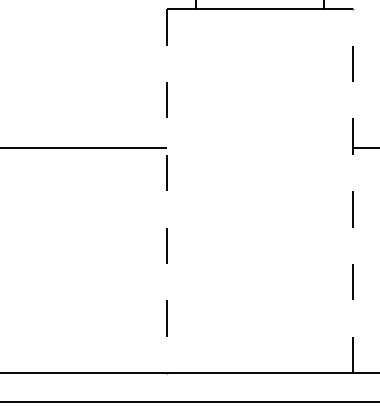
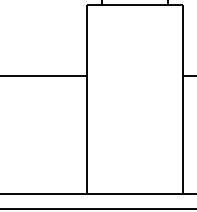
line: (353, 190) -> (183, 98), dashed -> solid
line: (166, 191) -> (86, 99), dashed -> solid

